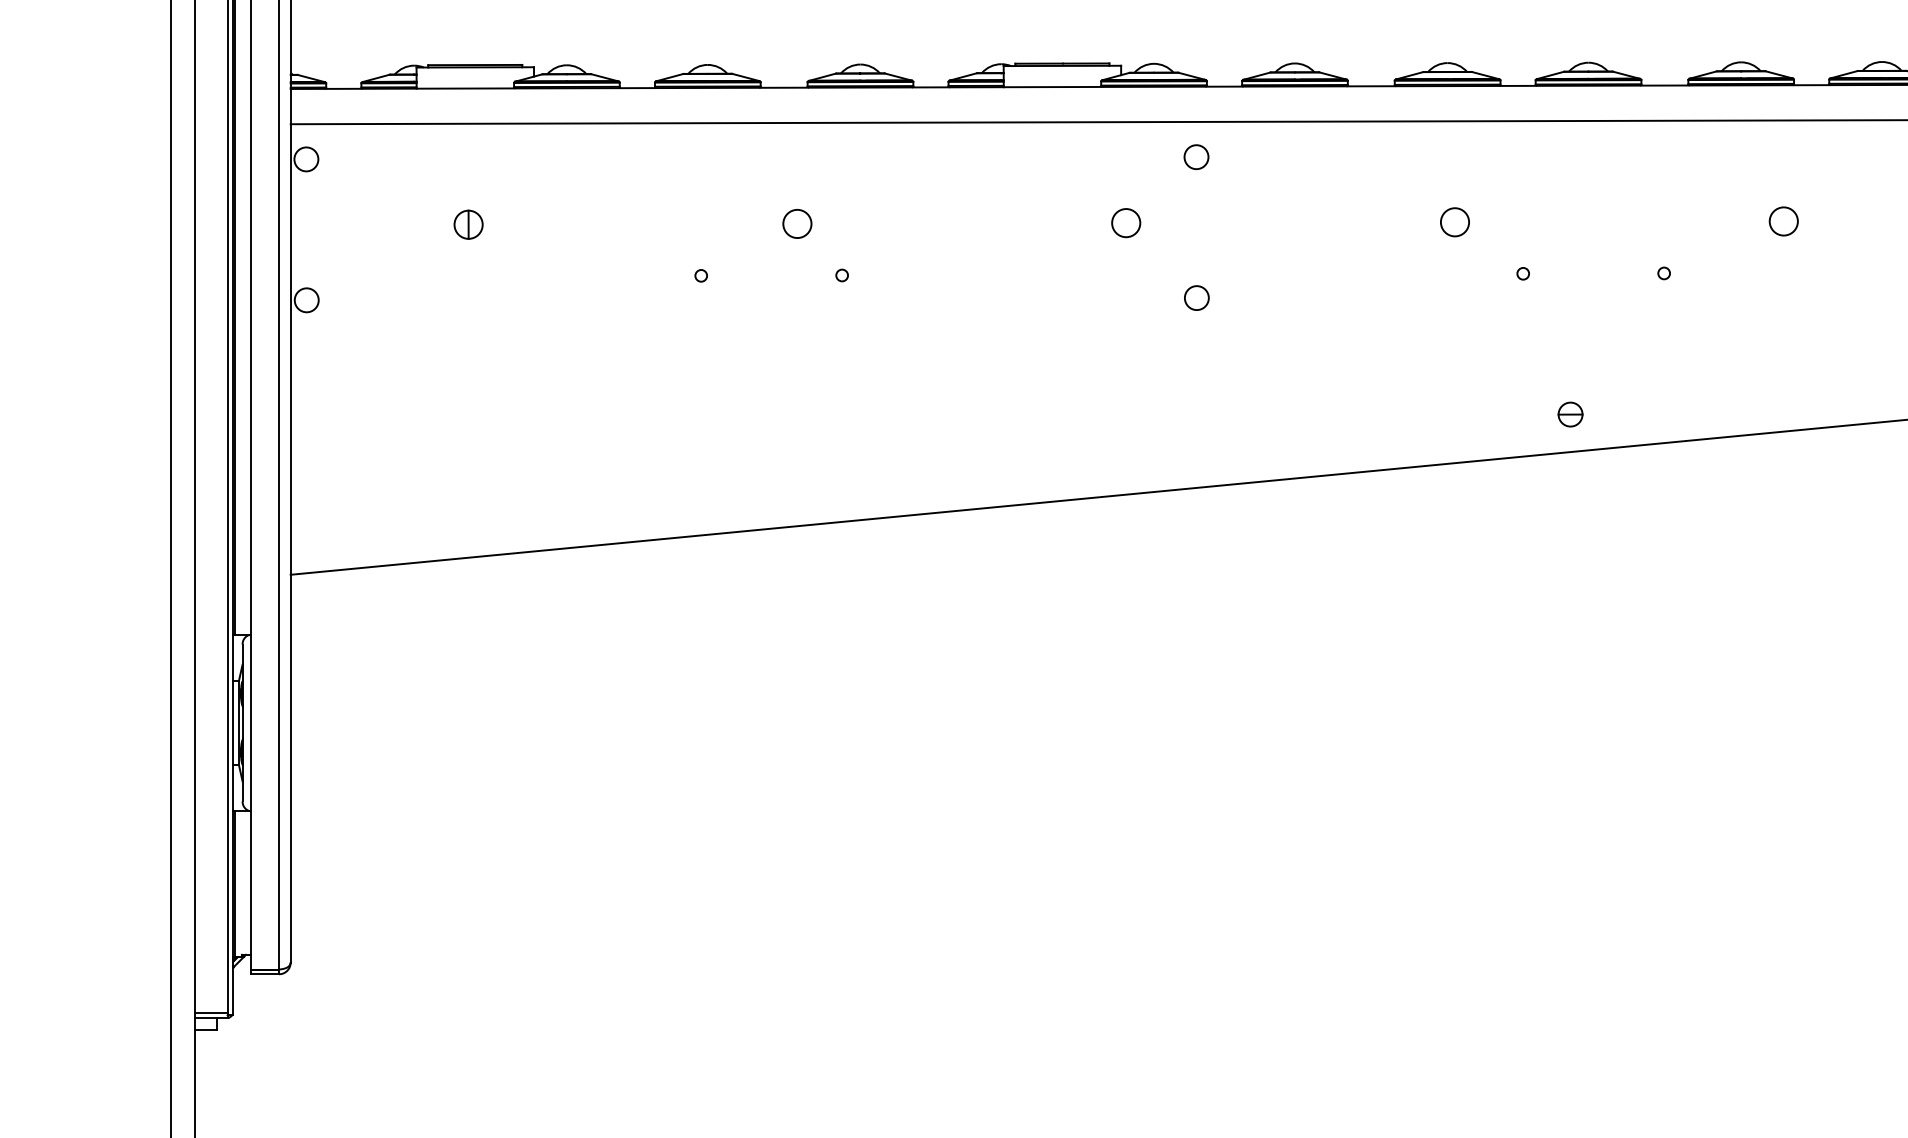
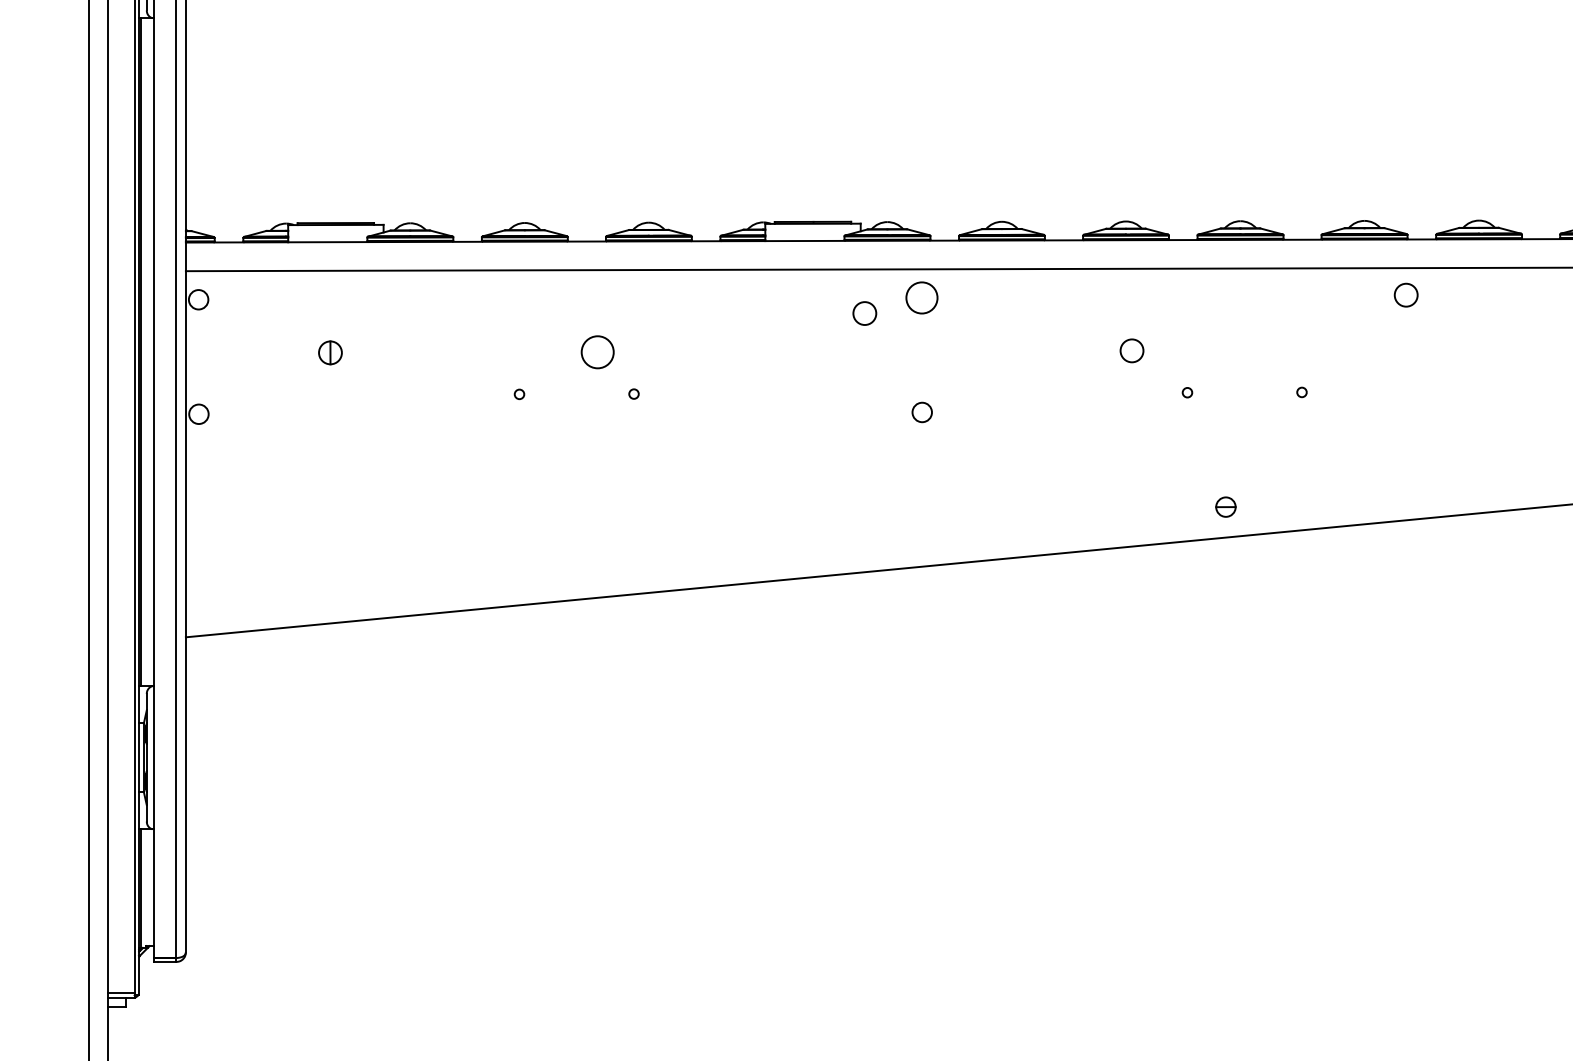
circle: (1195, 156) -> (921, 297), size x1.6
circle: (1782, 220) -> (1405, 294), moved
circle: (797, 223) -> (597, 351), size x1.4
circle: (1125, 223) -> (864, 313), moved

